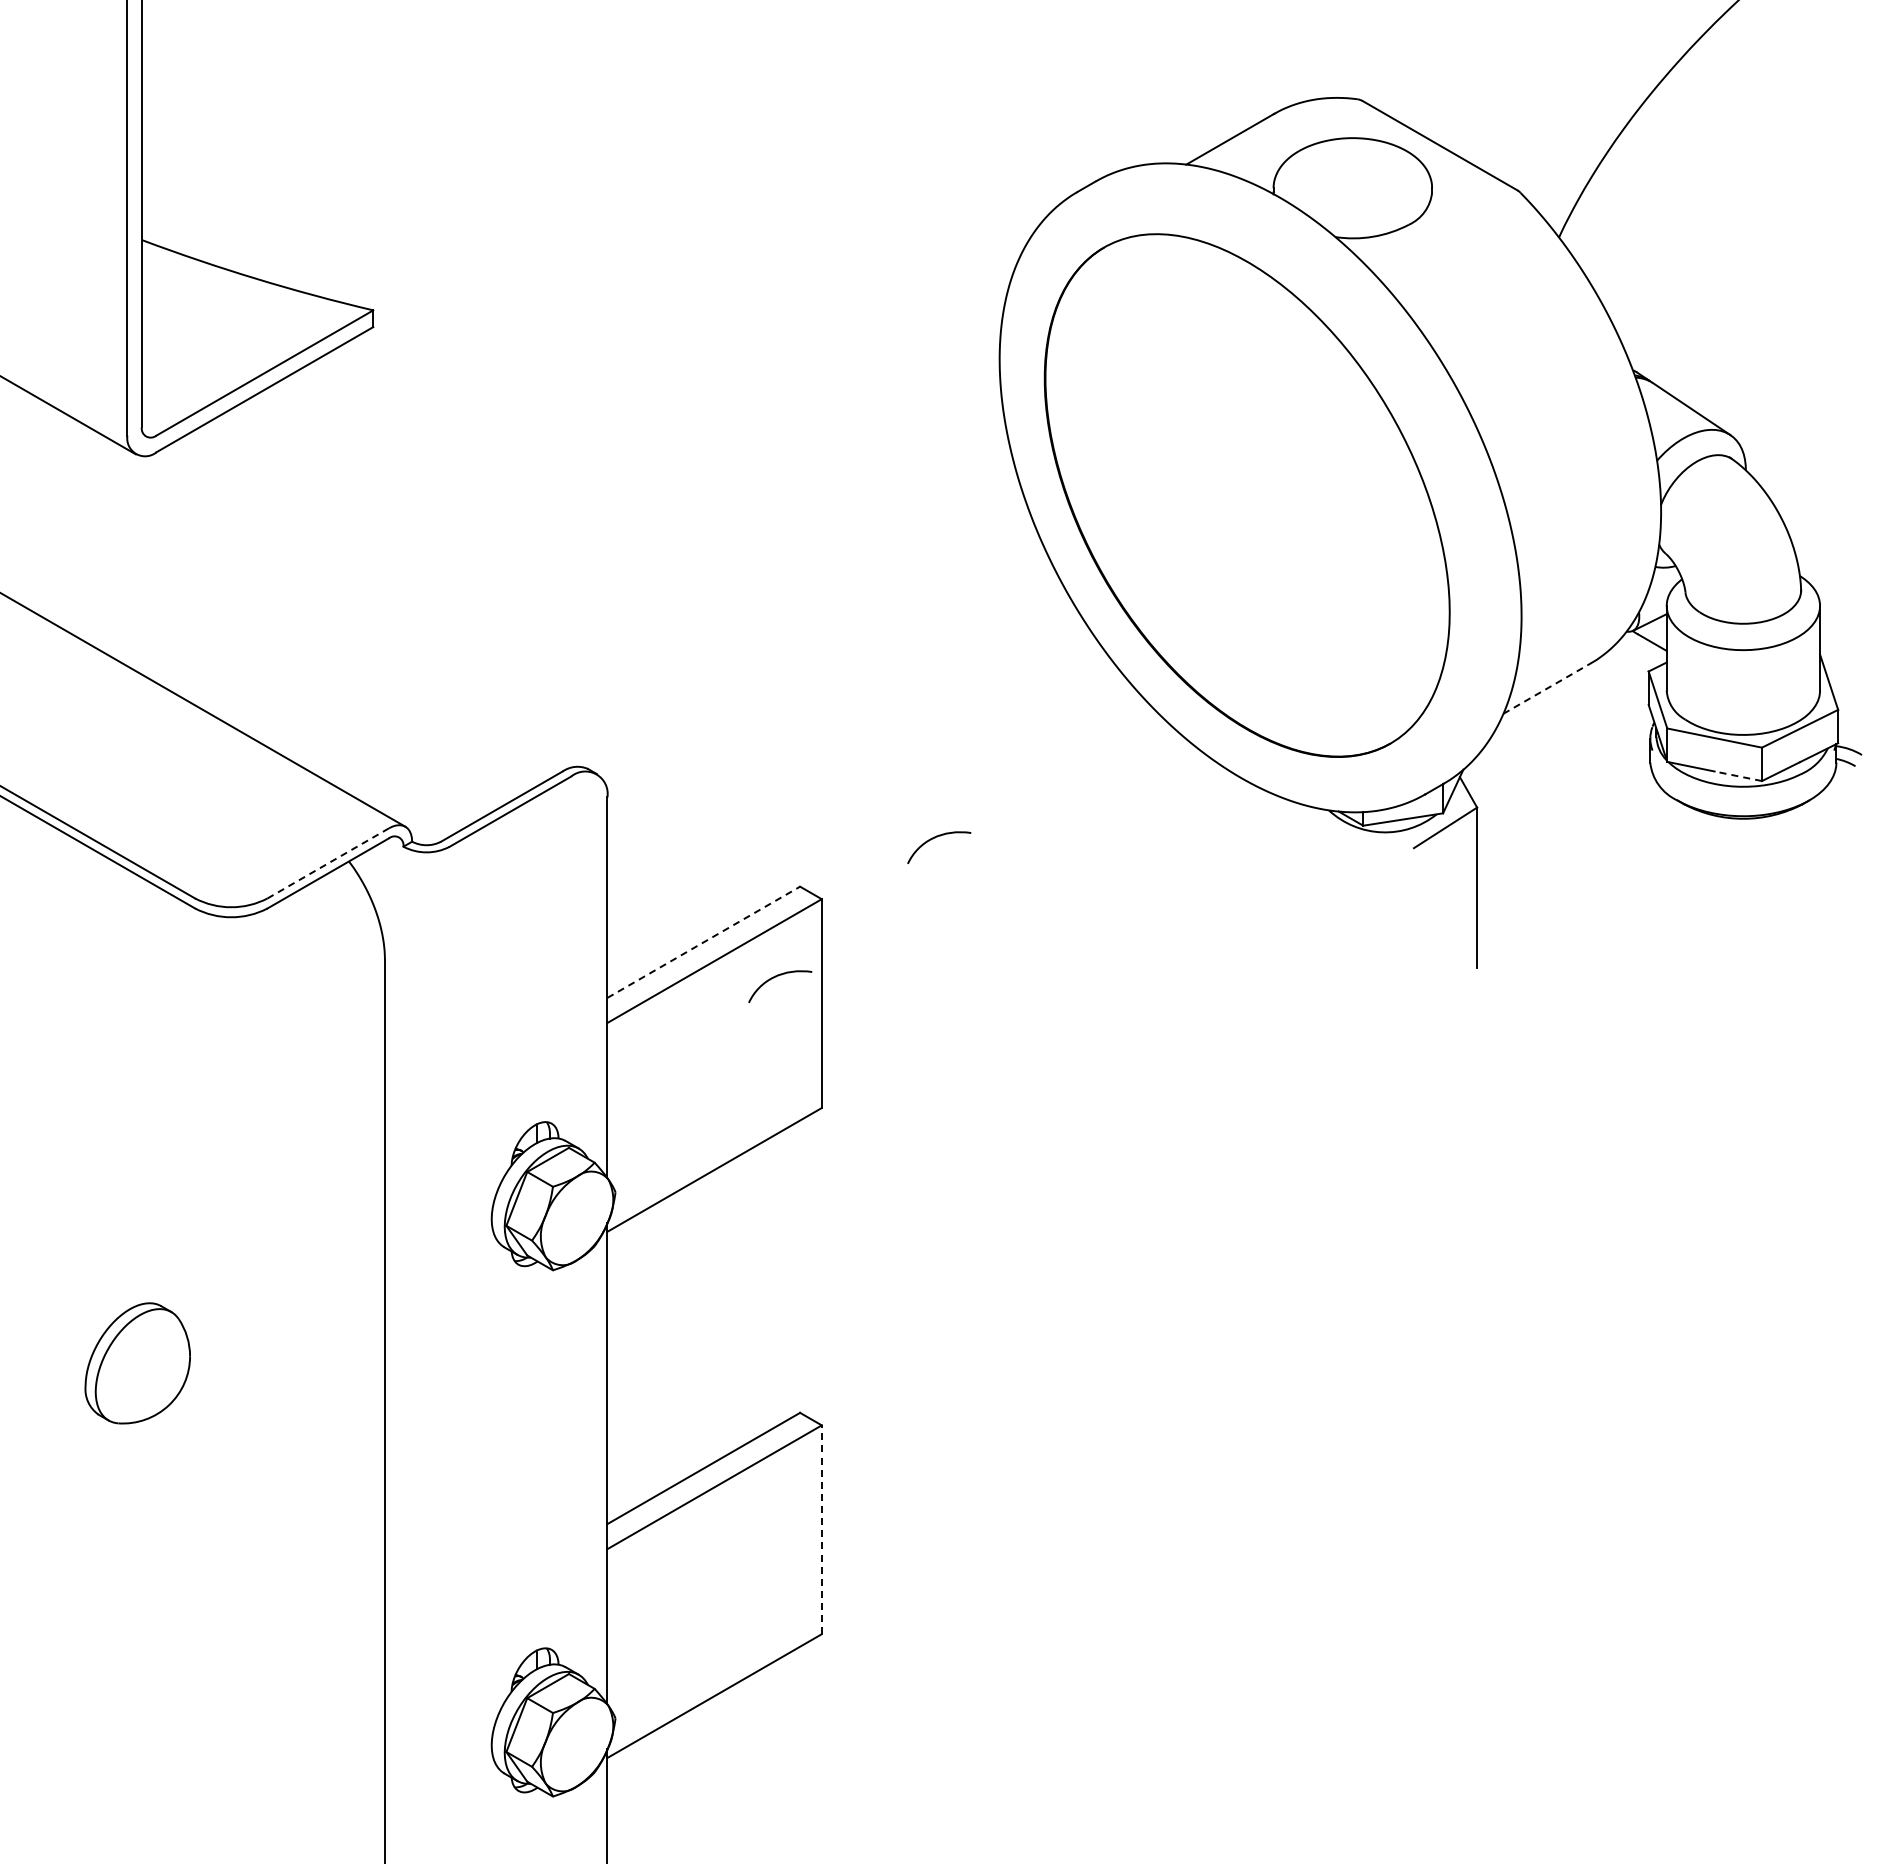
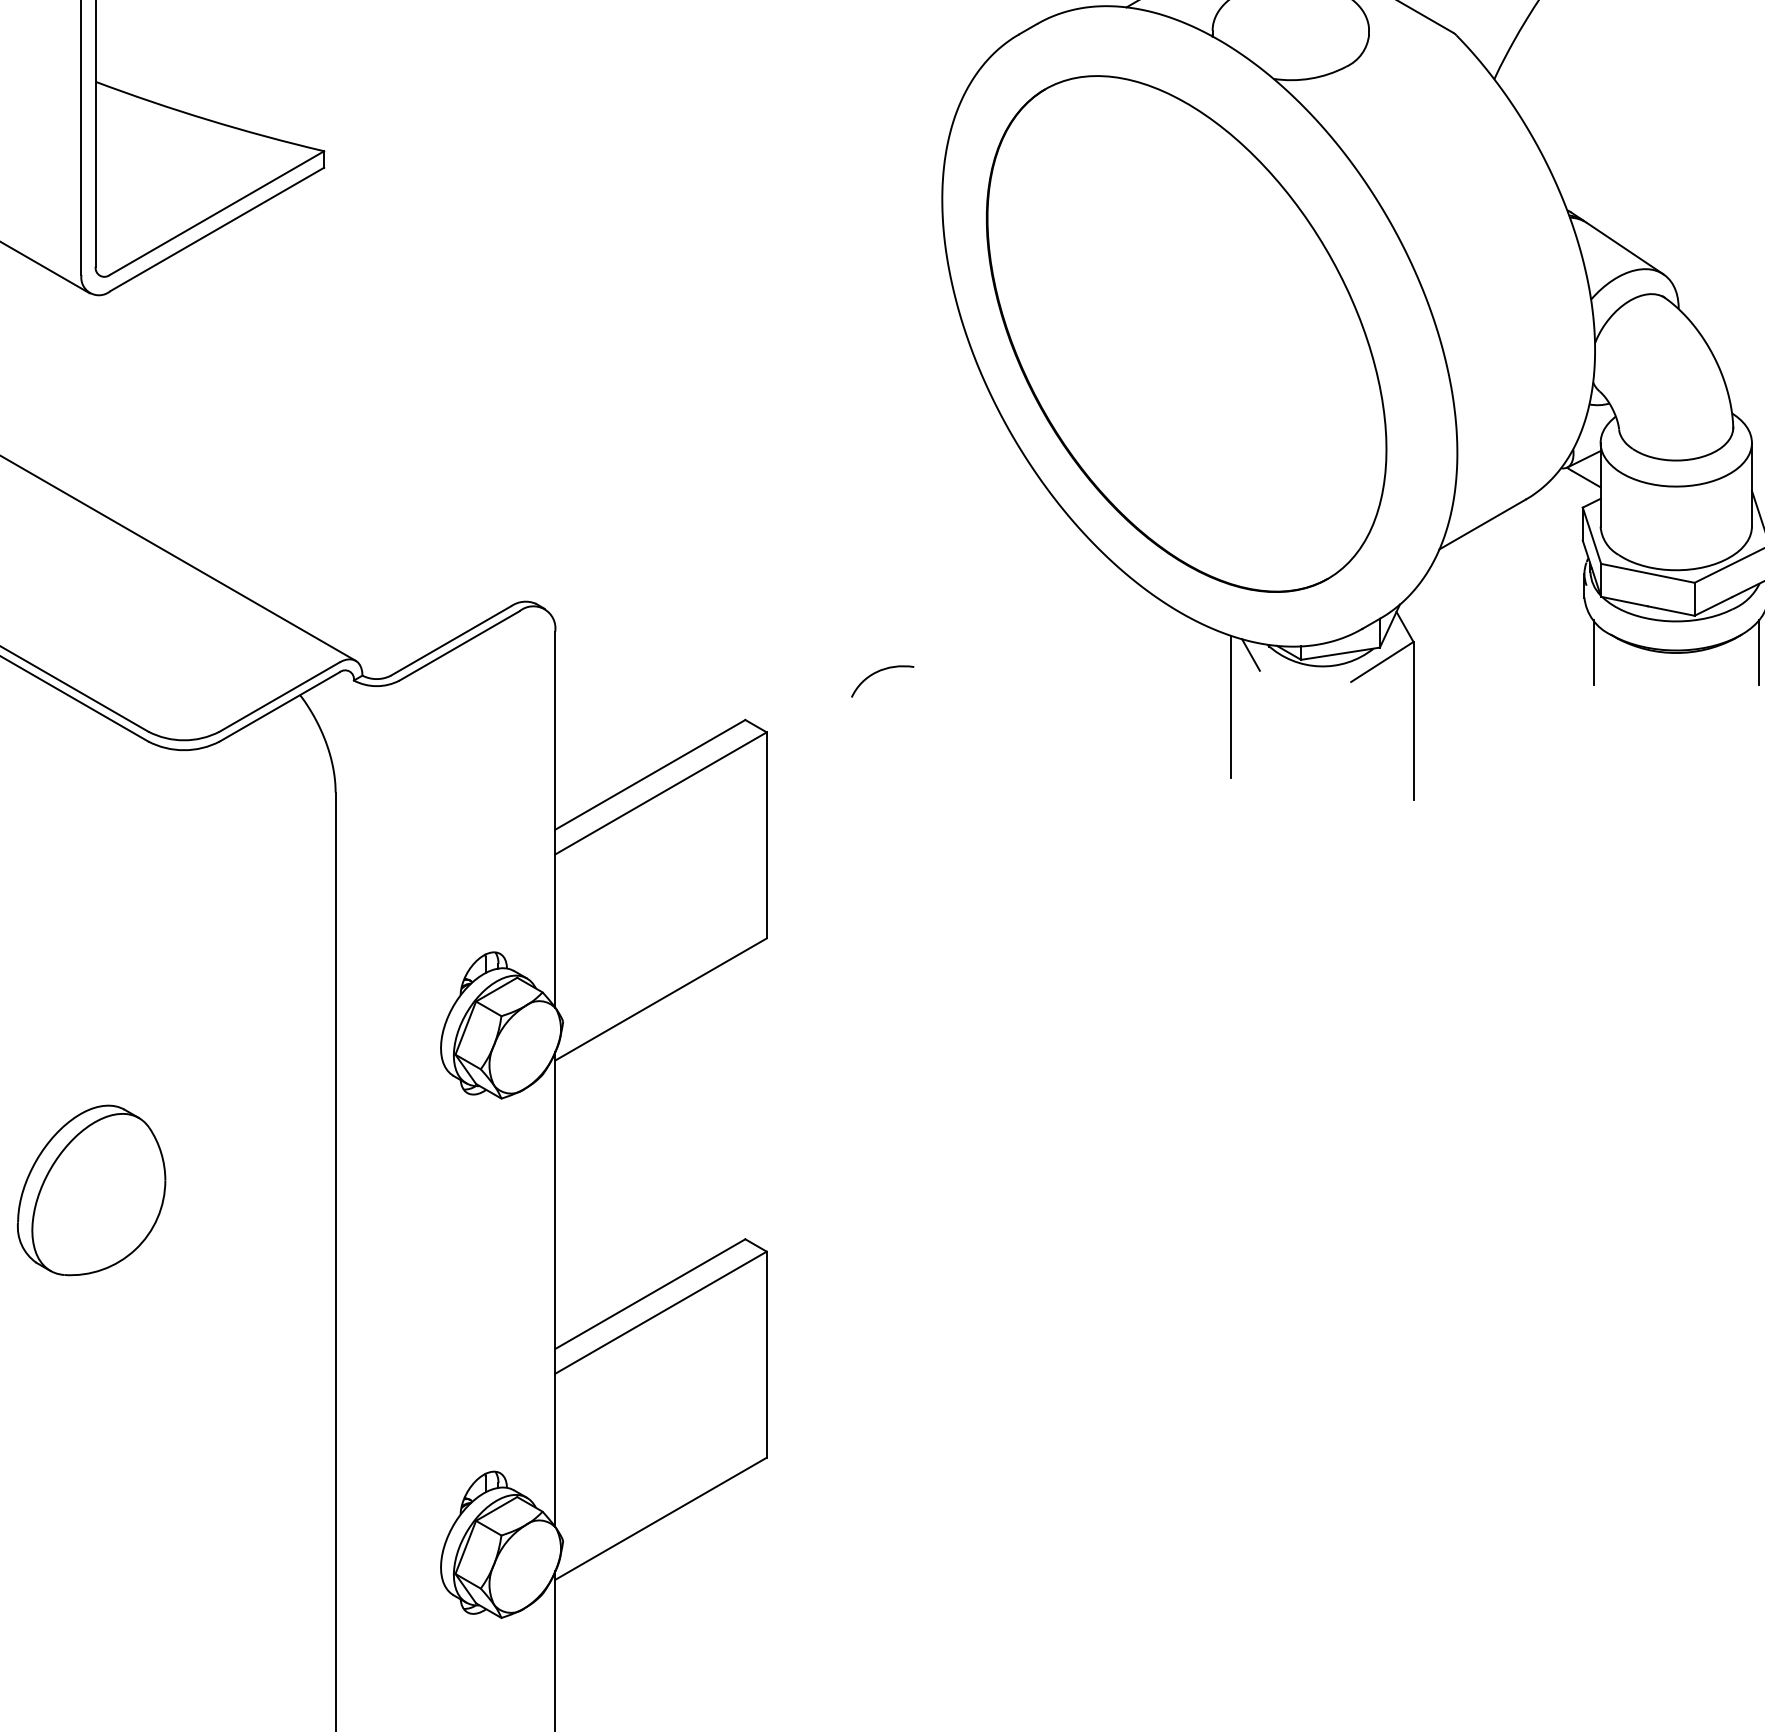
line: (1547, 688) -> (1482, 524), dashed -> solid
line: (1737, 776) -> (1670, 611), dashed -> solid
line: (1659, 818) -> (1593, 652), added
line: (1827, 818) -> (1759, 652), added
line: (1312, 820) -> (1251, 654), added
line: (328, 863) -> (279, 697), dashed -> solid
line: (1292, 873) -> (1231, 707), added
line: (704, 942) -> (651, 775), dashed -> solid
curve: (776, 977) -> (722, 809), removed
part: (137, 1363) -> (91, 1190), size x1.43
line: (821, 1529) -> (766, 1354), dashed -> solid

